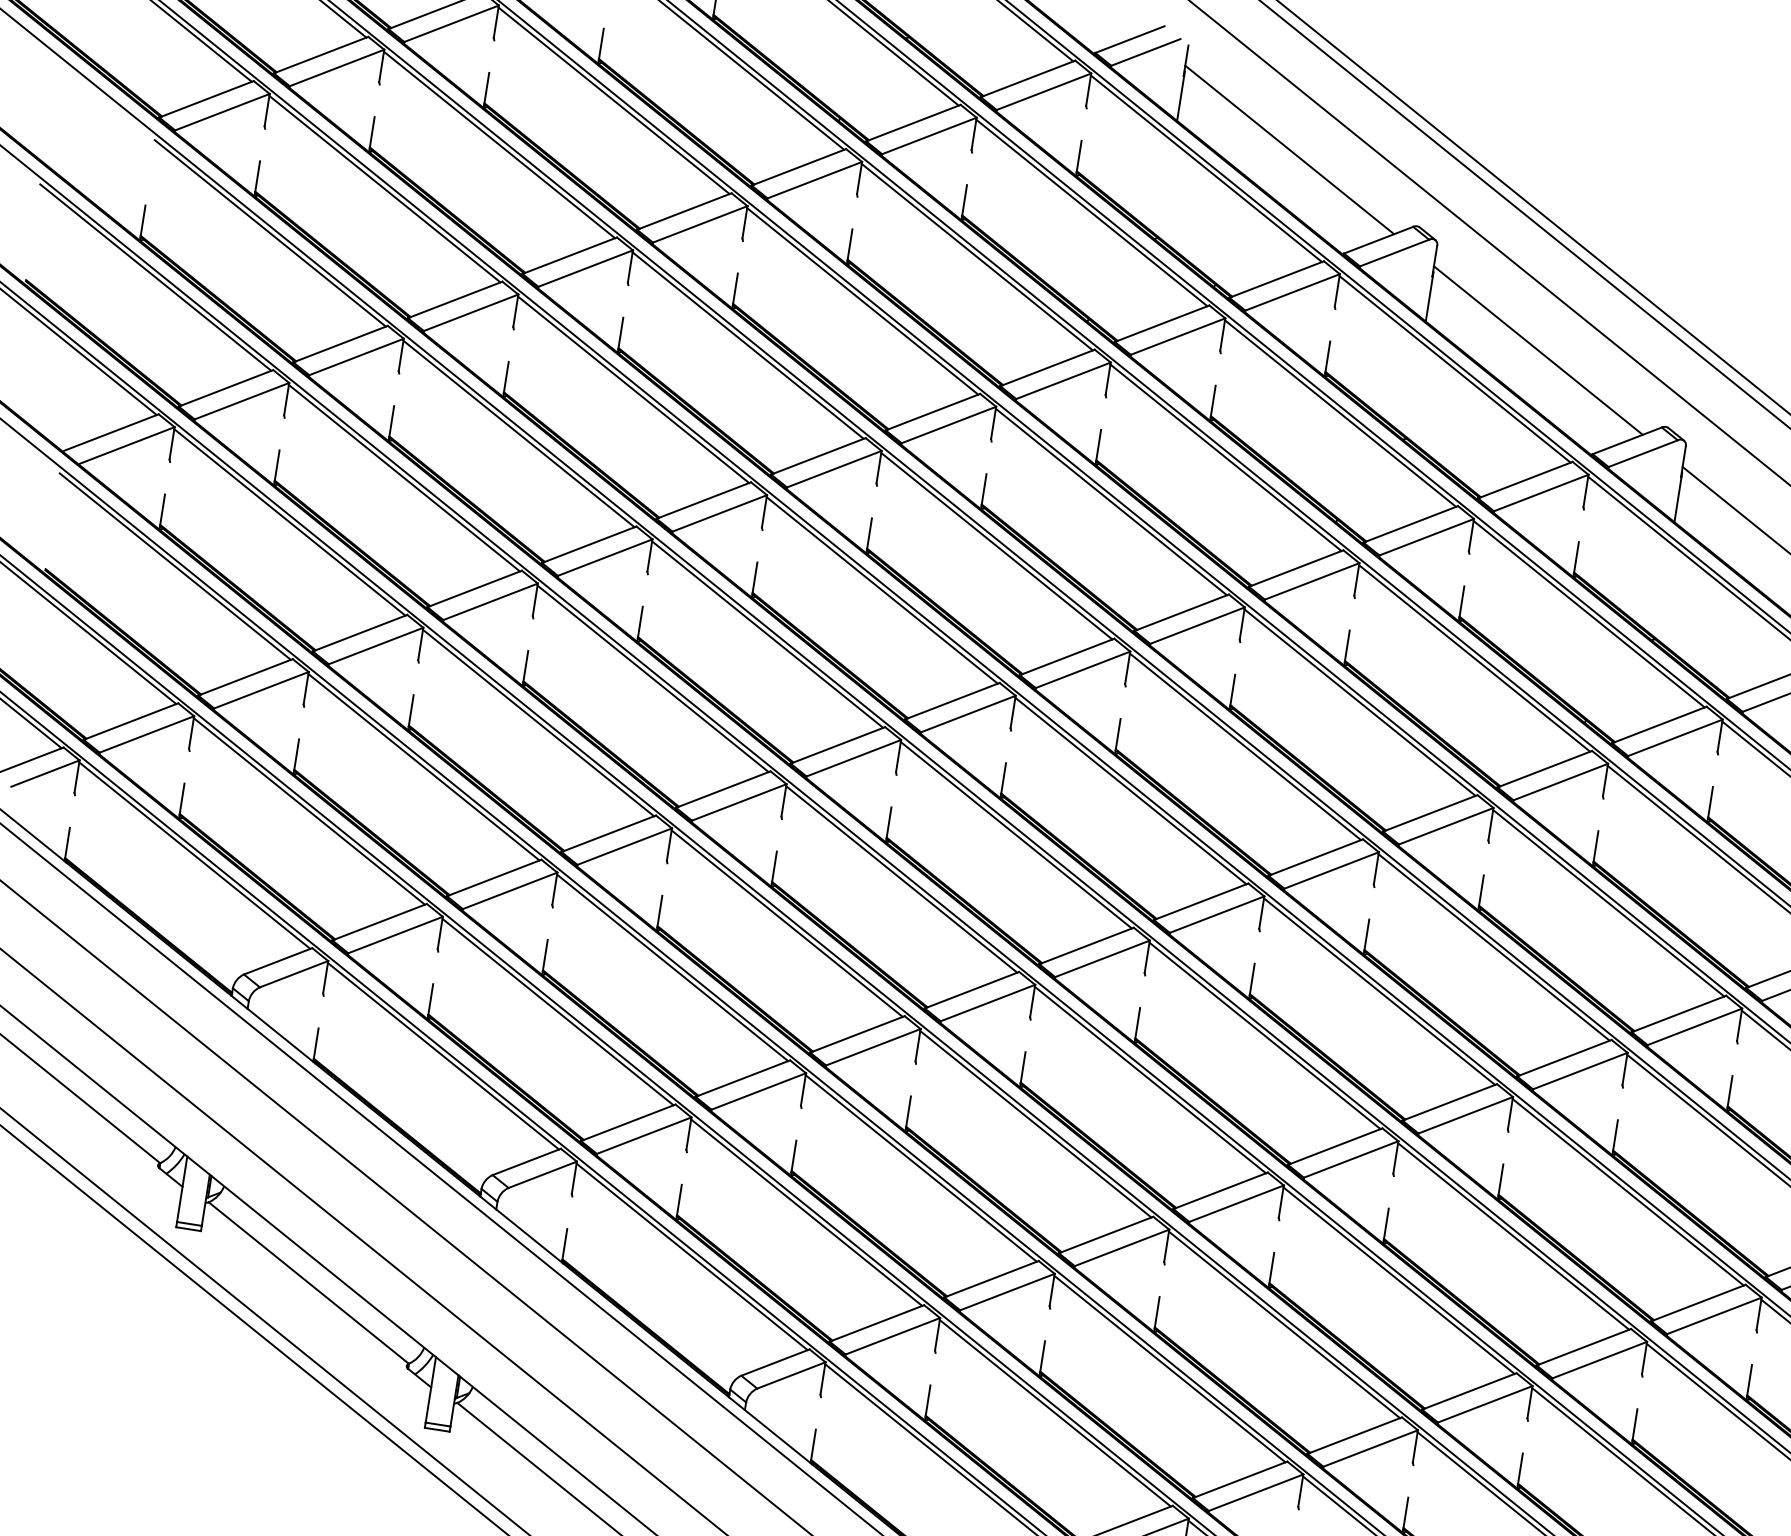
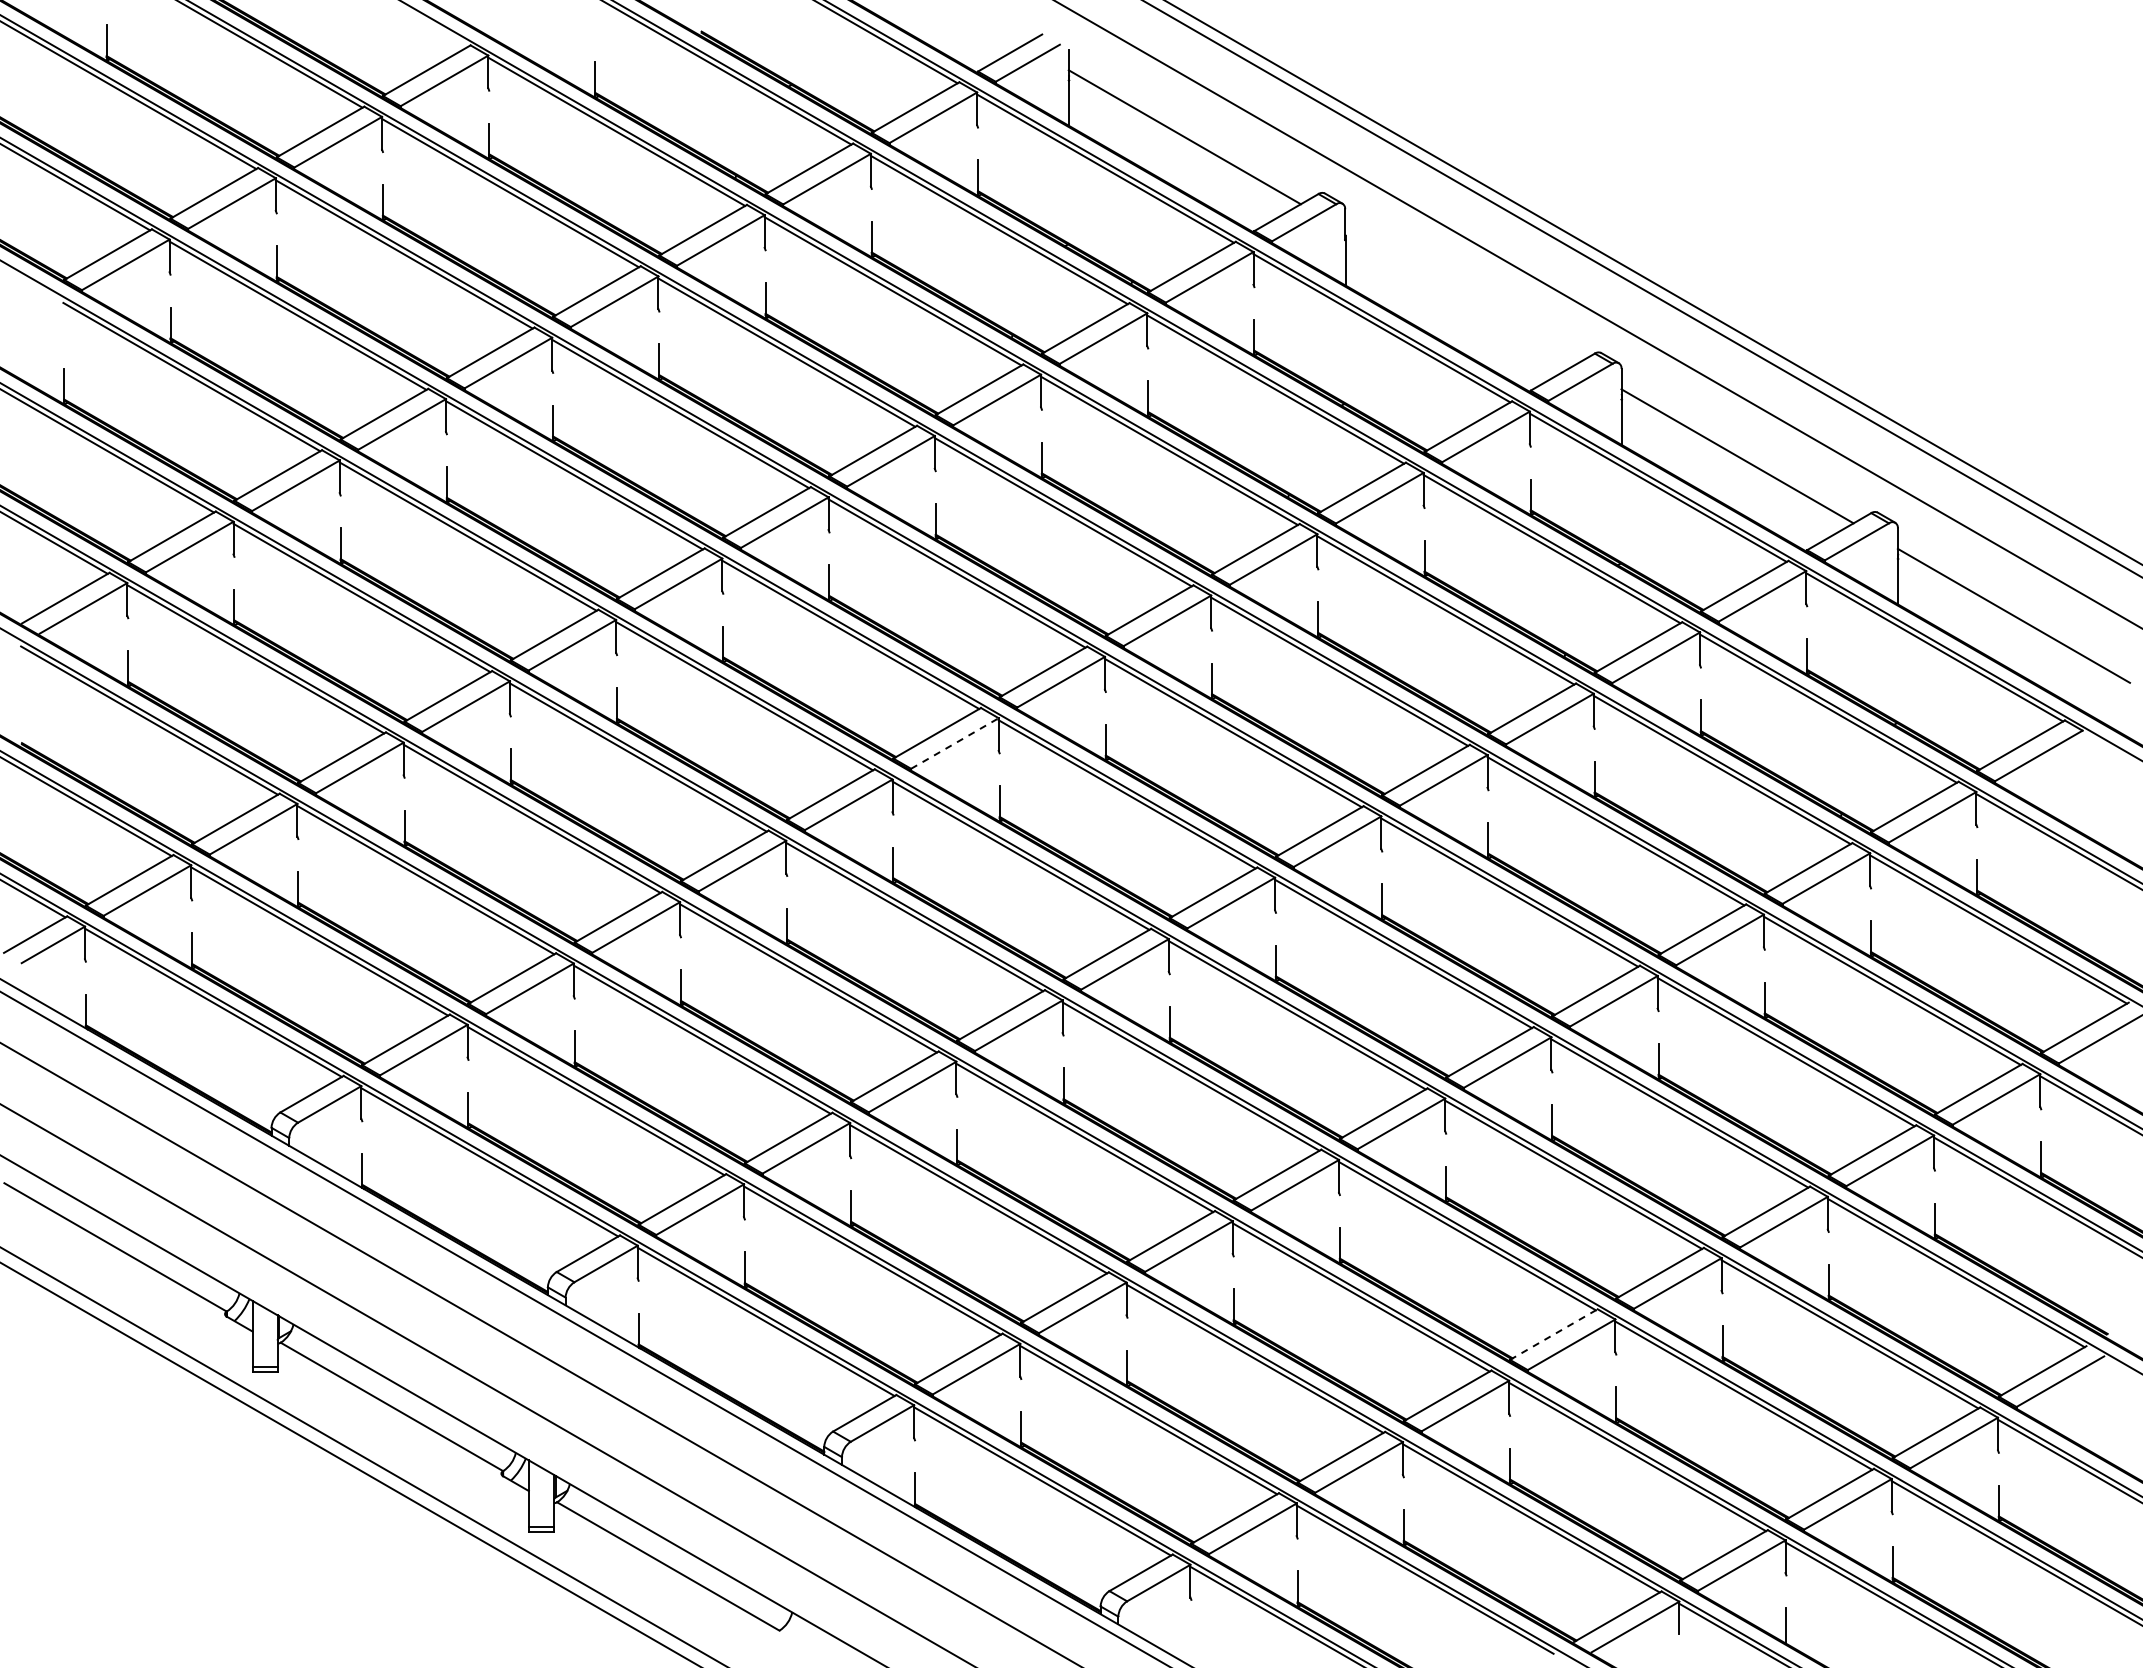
line: (1538, 350) -> (1461, 296), removed
line: (968, 713) -> (954, 743), solid -> dashed
line: (1468, 1391) -> (1553, 1334), solid -> dashed

